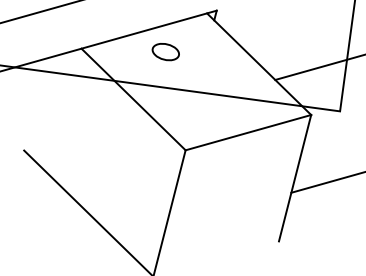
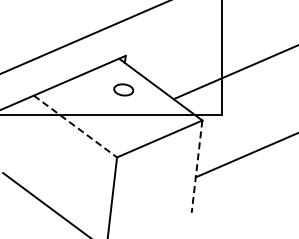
part: (165, 51) -> (123, 89), moved
line: (133, 99) -> (75, 126), solid -> dashed
line: (294, 179) -> (196, 167), solid -> dashed

